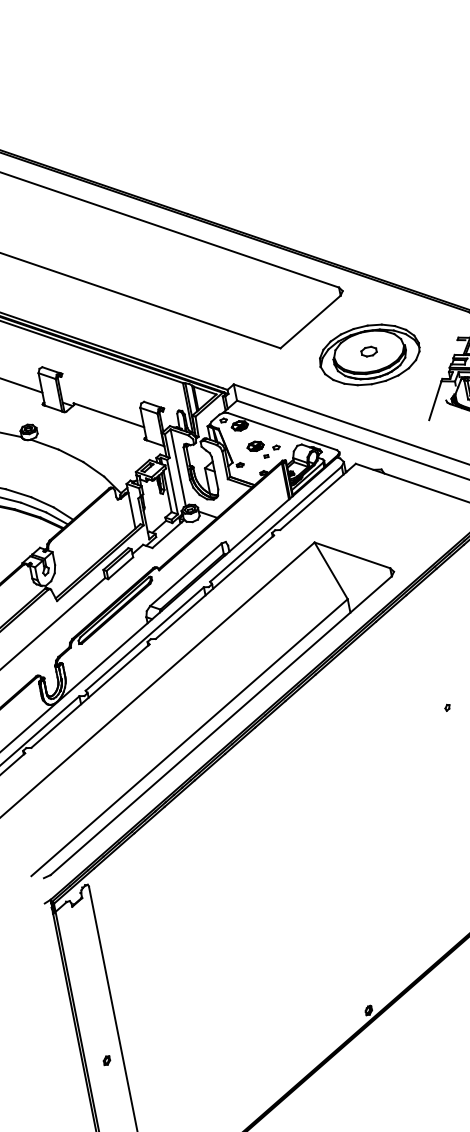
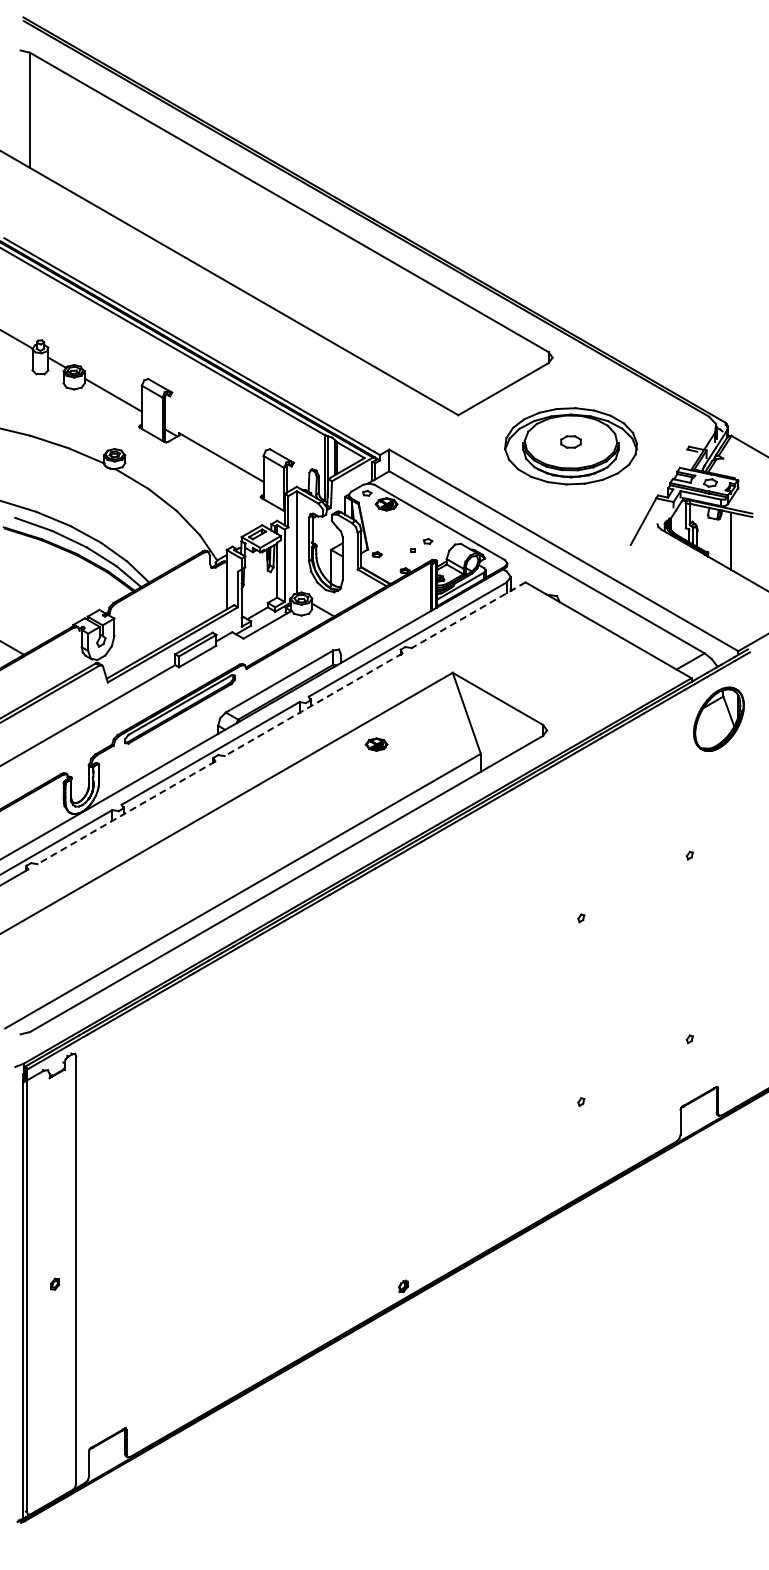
part: (255, 446) -> (376, 744), moved
line: (317, 497) -> (468, 615), solid -> dashed
line: (214, 587) -> (313, 704), solid -> dashed
line: (90, 695) -> (126, 812), solid -> dashed

